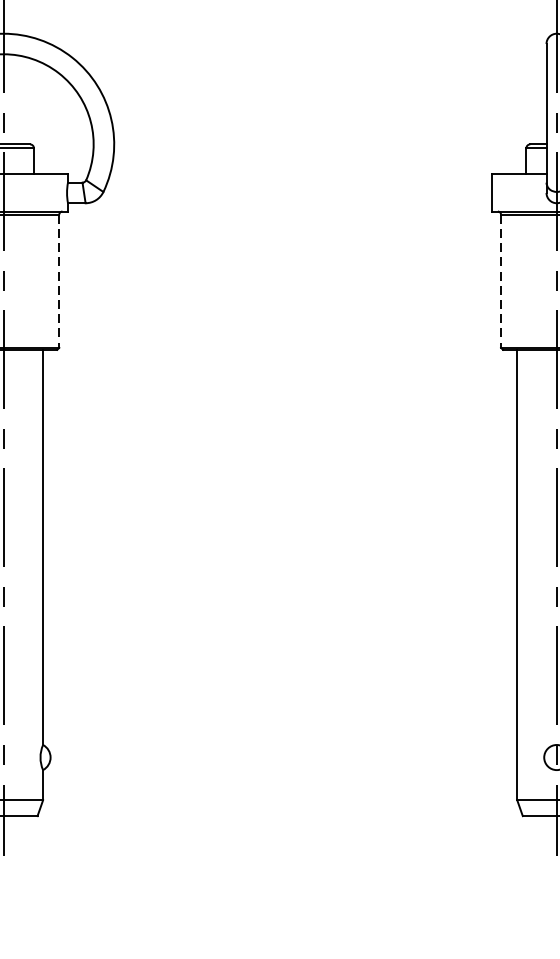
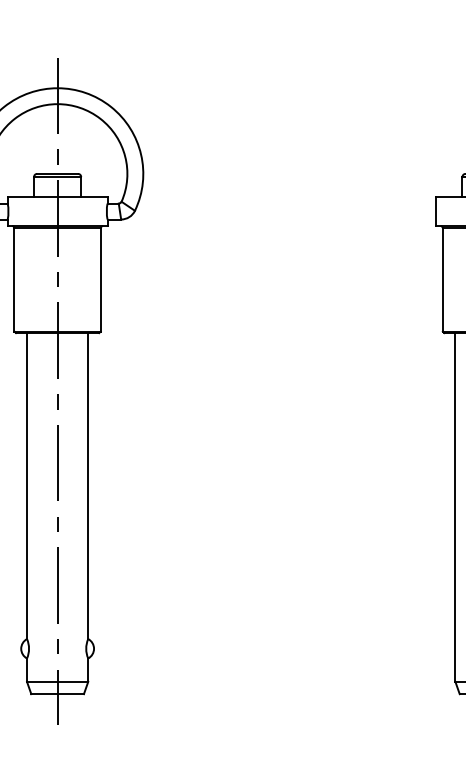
line: (58, 280) -> (100, 279), dashed -> solid
line: (500, 280) -> (442, 279), dashed -> solid

